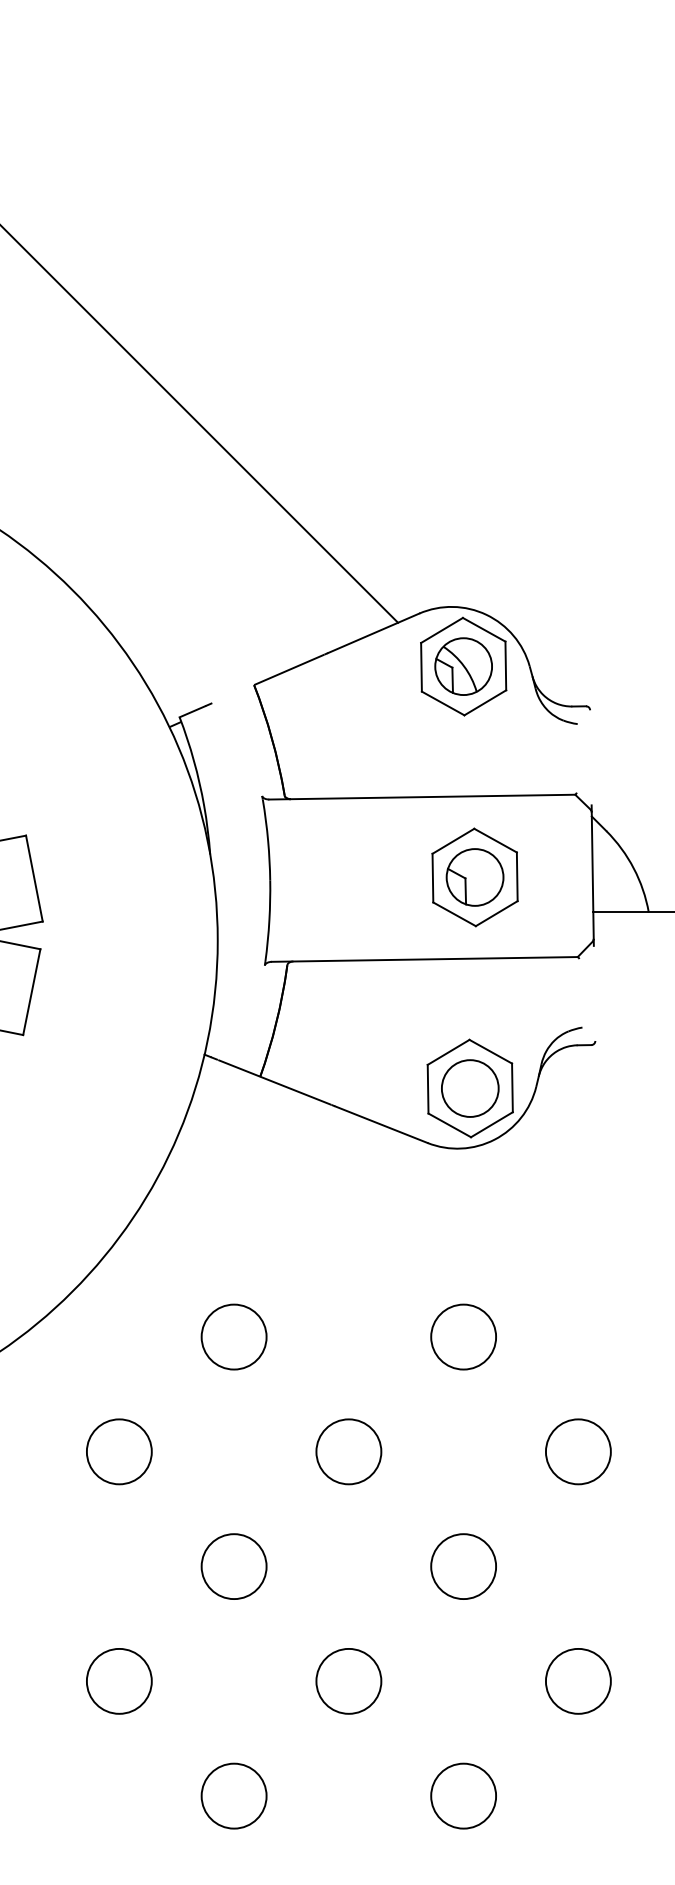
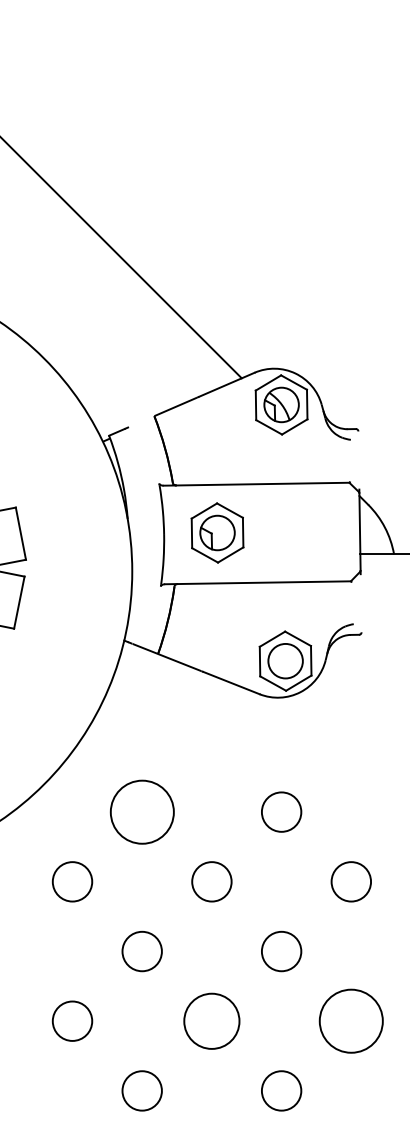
part: (474, 876) -> (217, 532), moved
circle: (232, 1336) -> (141, 811), size x1.6
circle: (348, 1680) -> (211, 1020), size x1.4
circle: (578, 1680) -> (351, 1020), size x1.6

